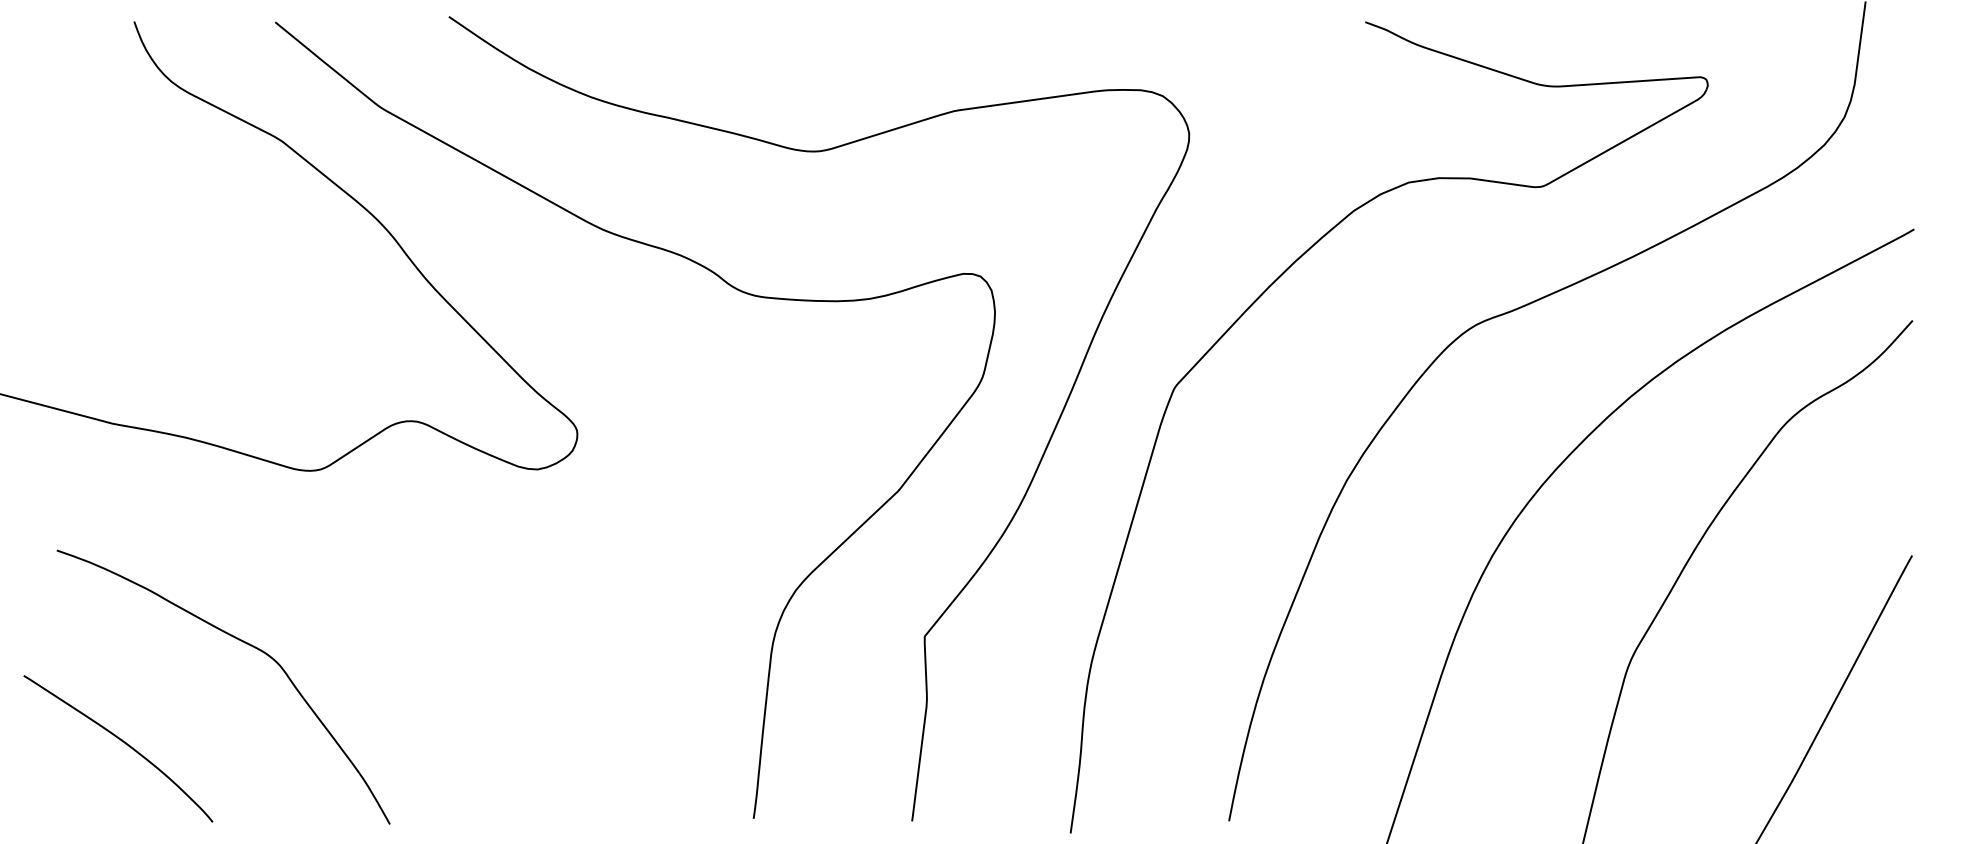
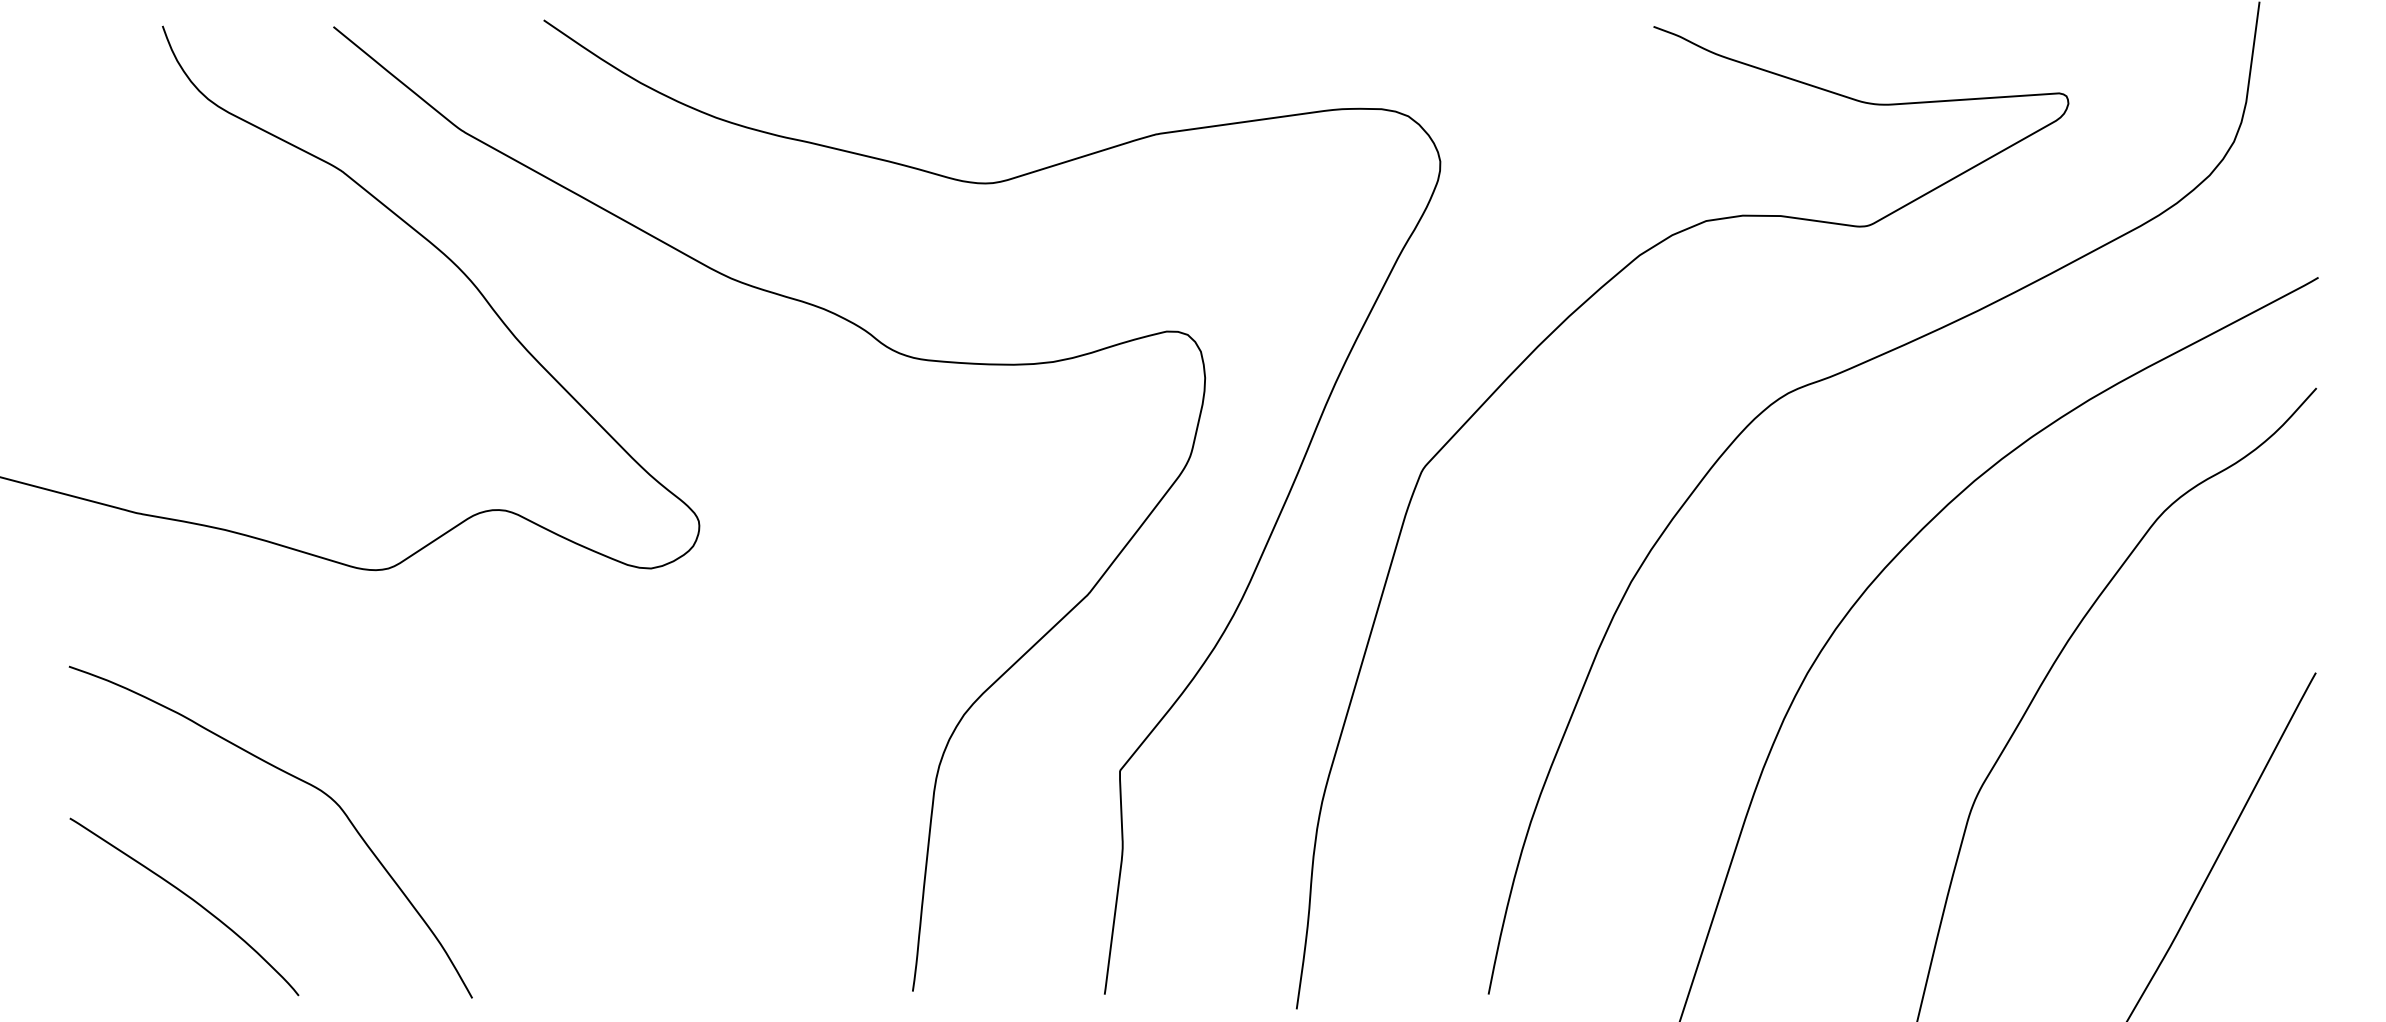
curve: (123, 742) -> (190, 899), moved

